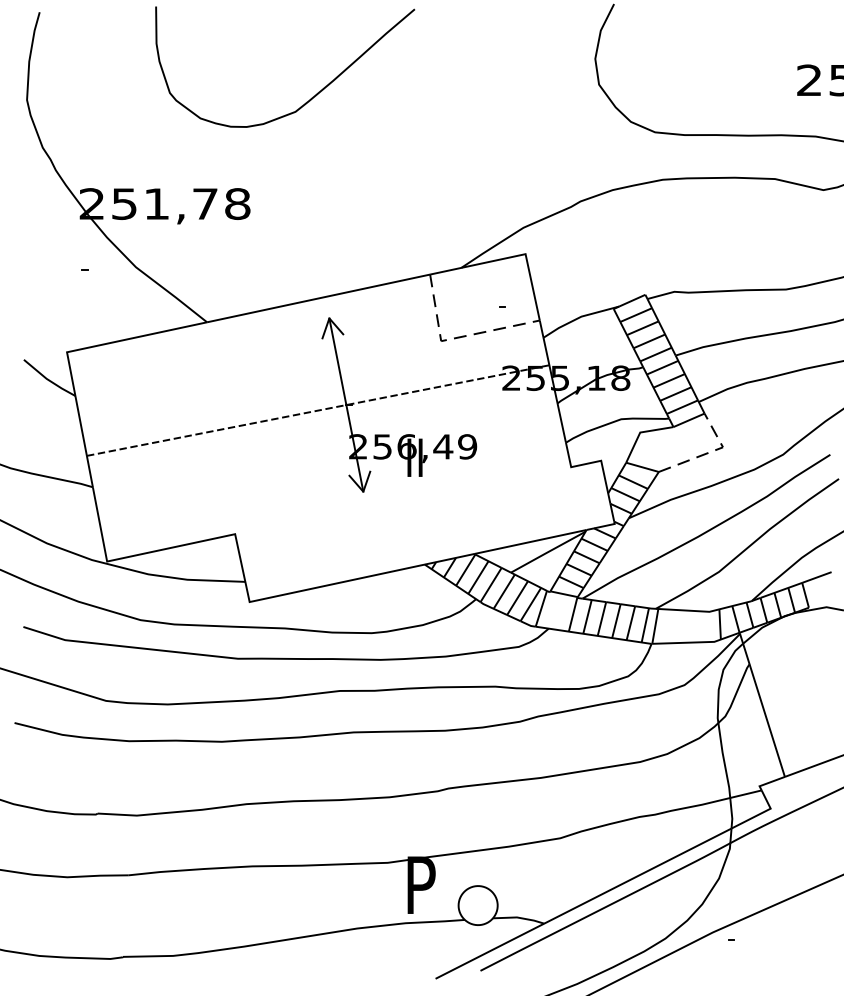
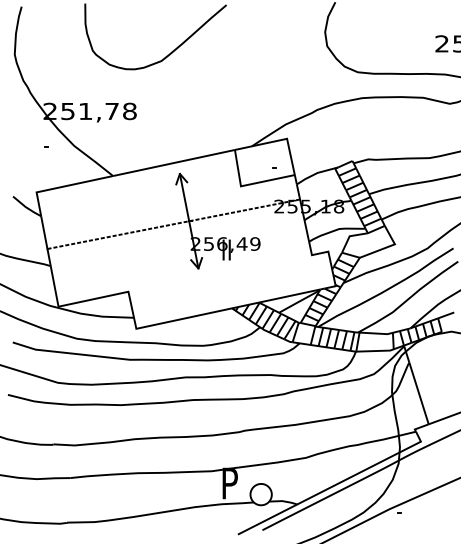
line: (456, 337) -> (249, 184), dashed -> solid
line: (709, 453) -> (387, 247), dashed -> solid

